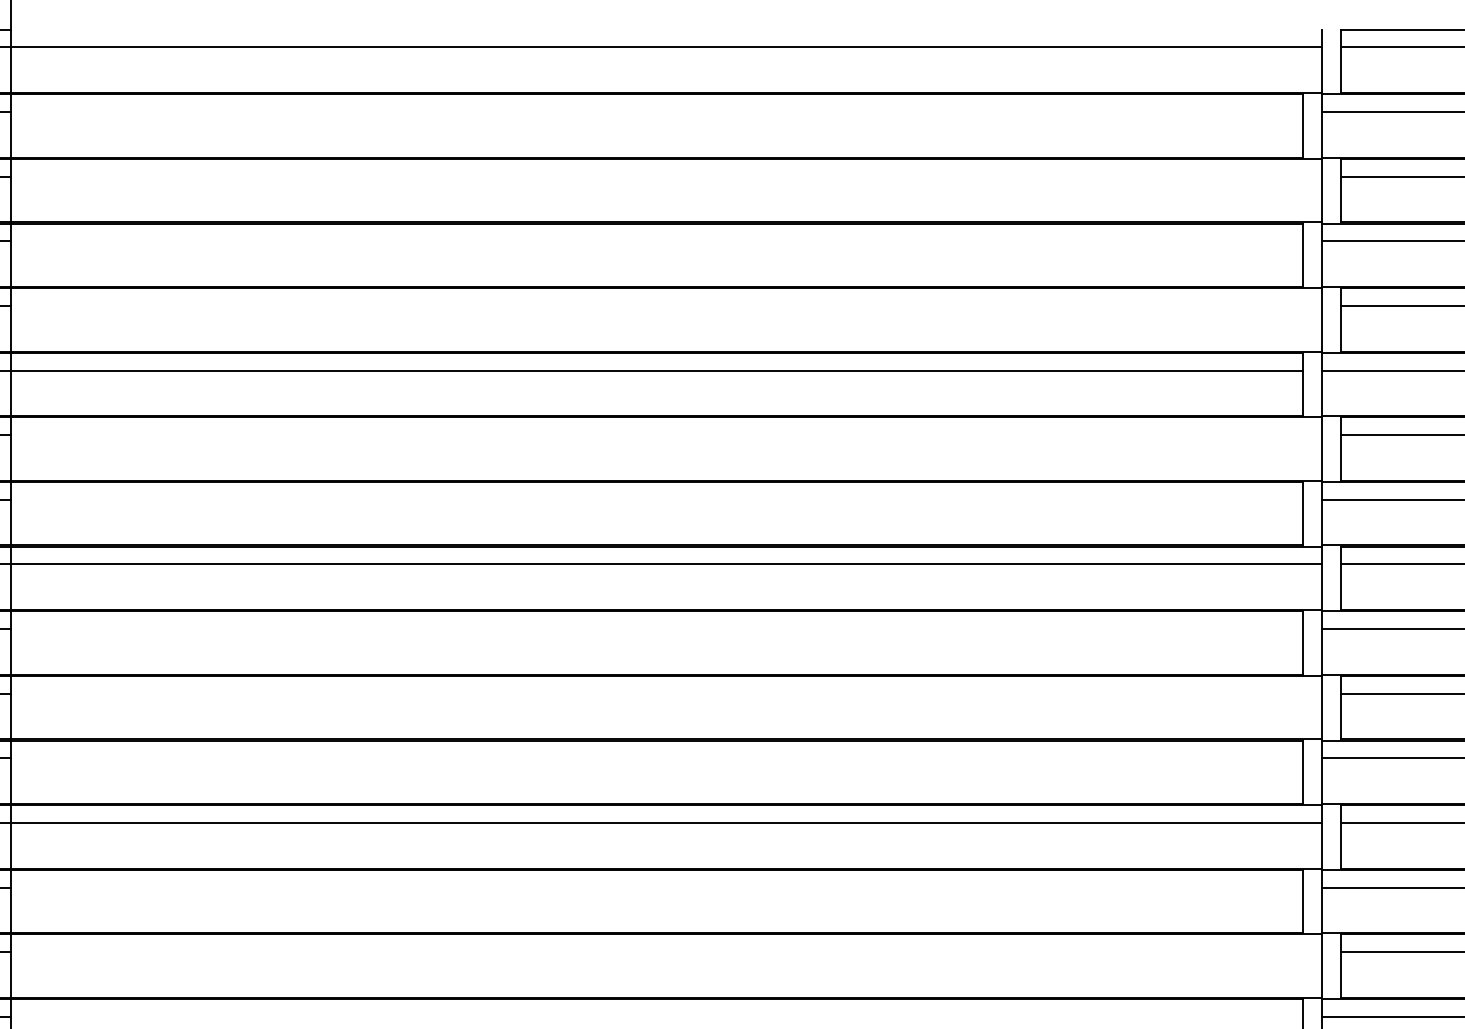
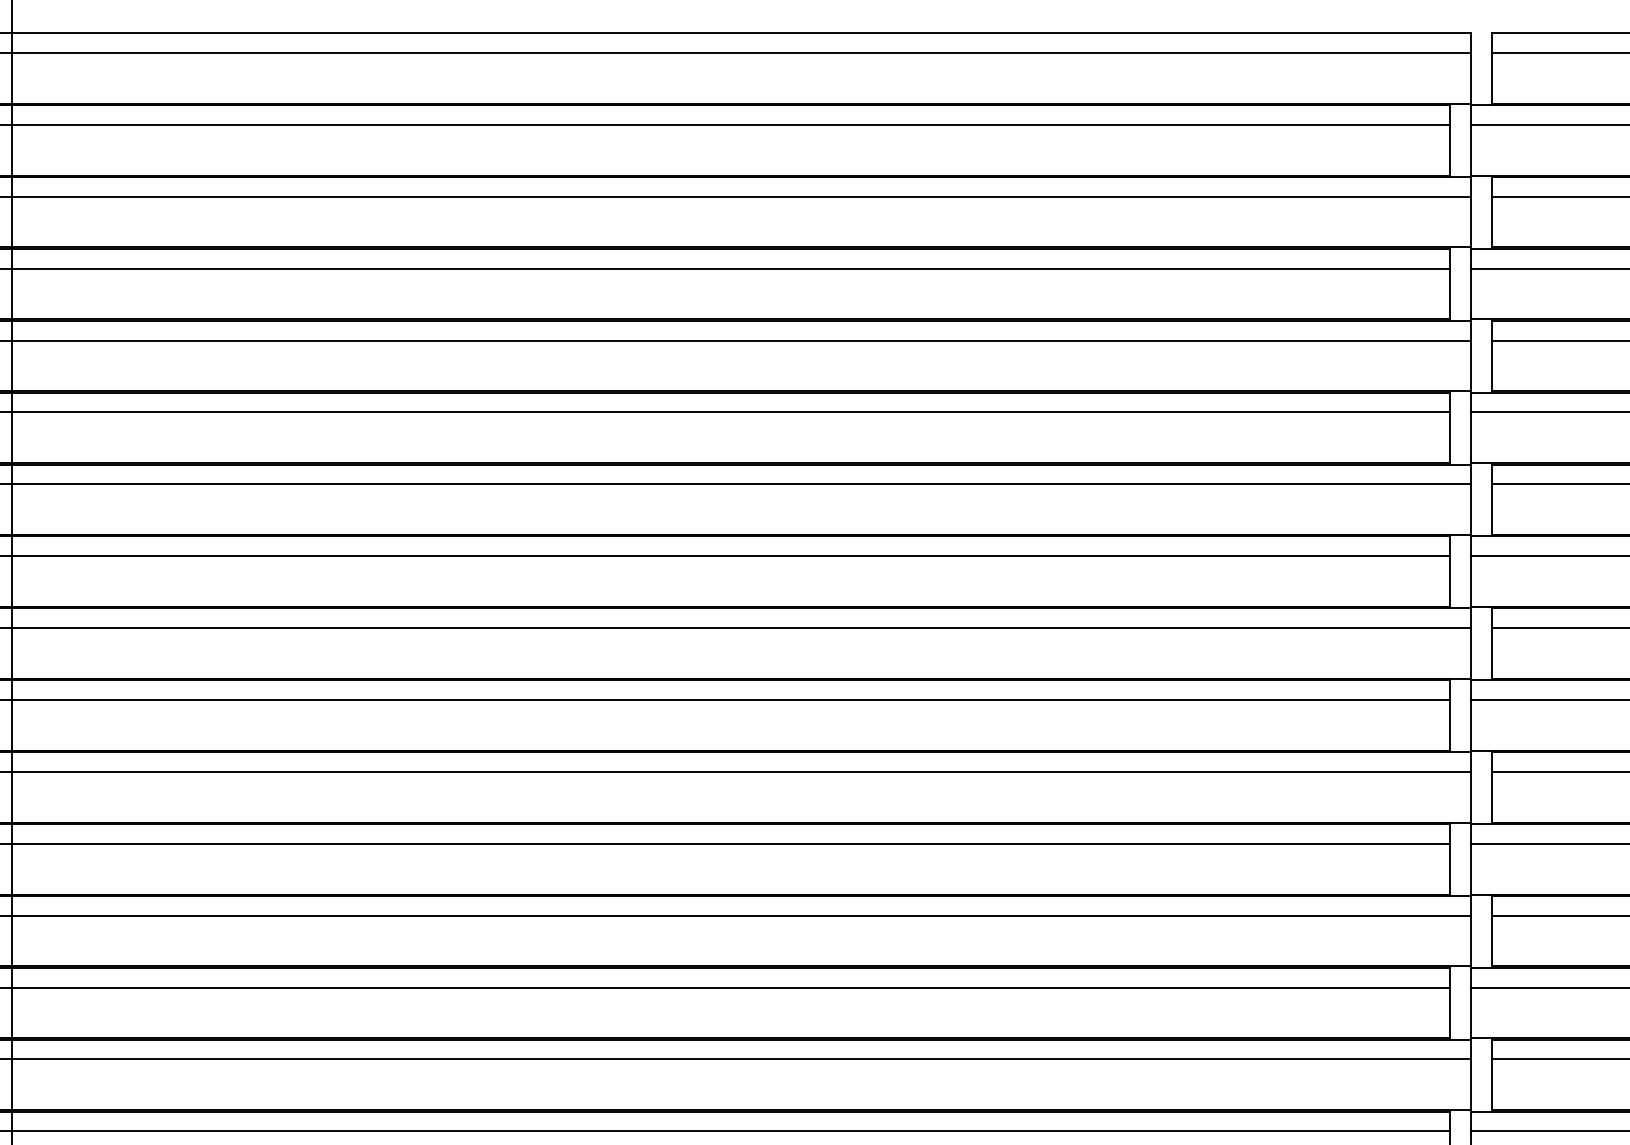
line: (666, 29) -> (741, 32), added
line: (656, 112) -> (730, 125), added
line: (666, 176) -> (741, 196), added
line: (656, 241) -> (730, 268), added
line: (666, 305) -> (741, 339), added
line: (666, 435) -> (741, 484), added
line: (656, 499) -> (730, 555), added
line: (656, 629) -> (730, 700), added
line: (666, 693) -> (741, 771), added
line: (656, 758) -> (730, 843), added
line: (656, 887) -> (730, 987), added
line: (666, 952) -> (741, 1059), added
line: (656, 1016) -> (730, 1130), added

